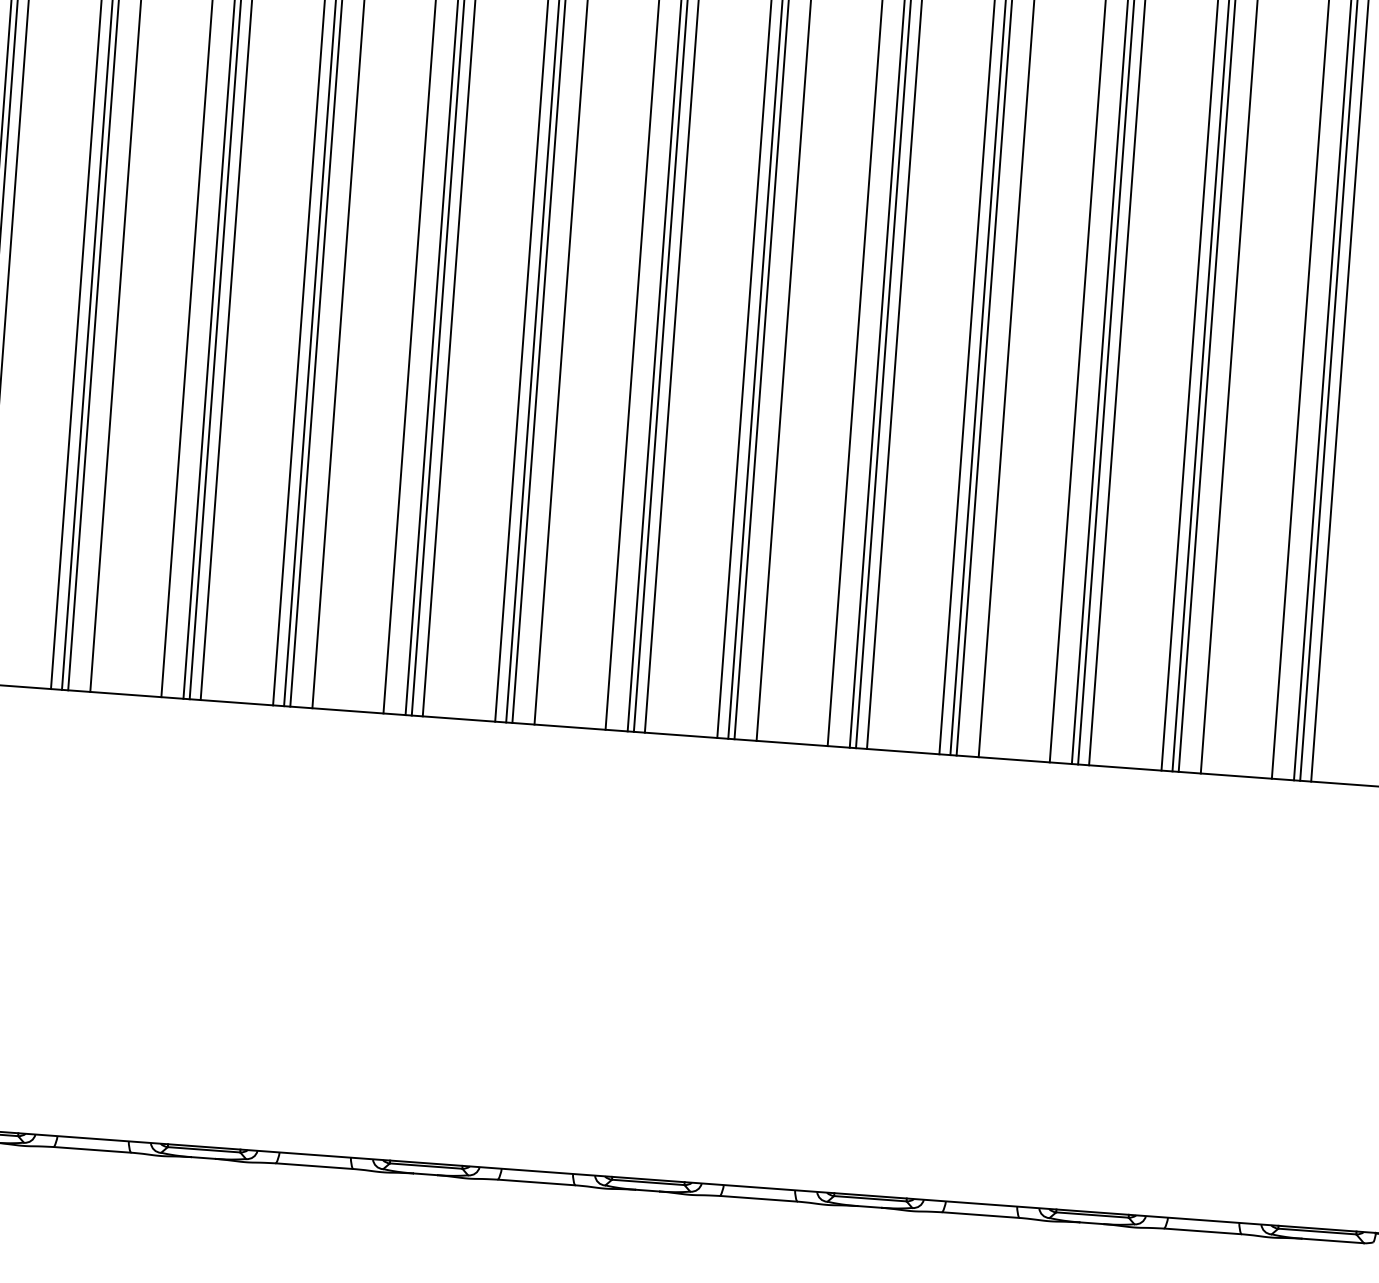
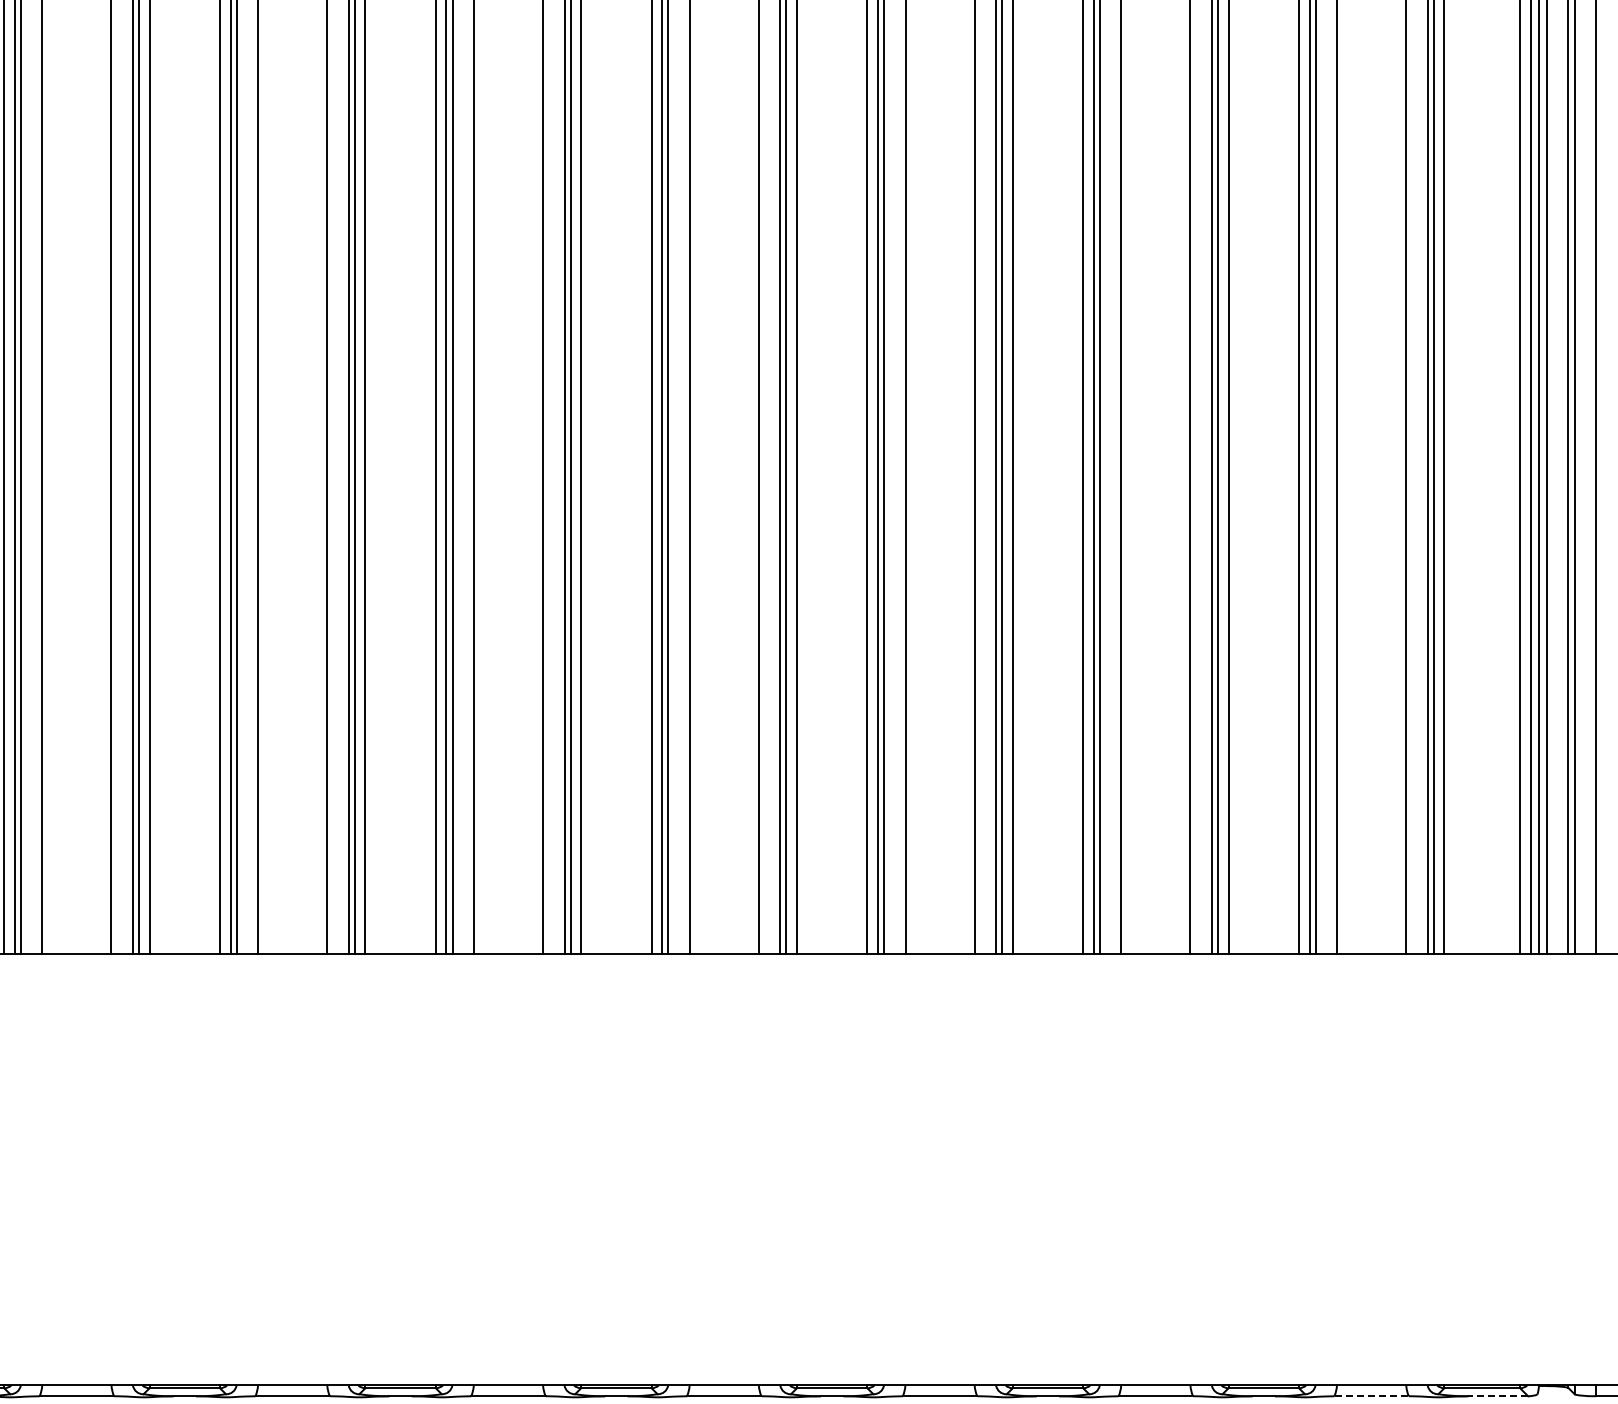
line: (1203, 1231) -> (1372, 1396), solid -> dashed
line: (1333, 1241) -> (1498, 1396), solid -> dashed

